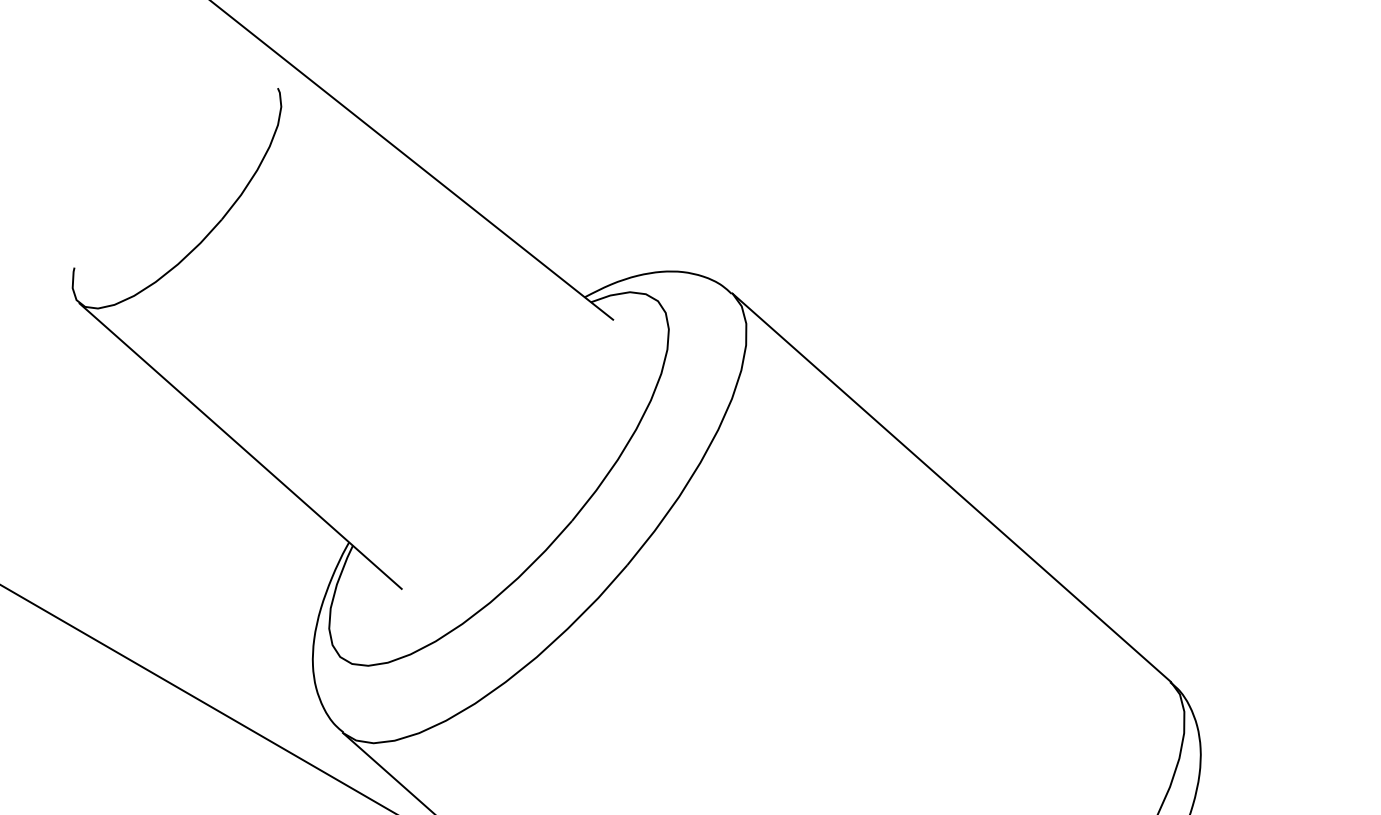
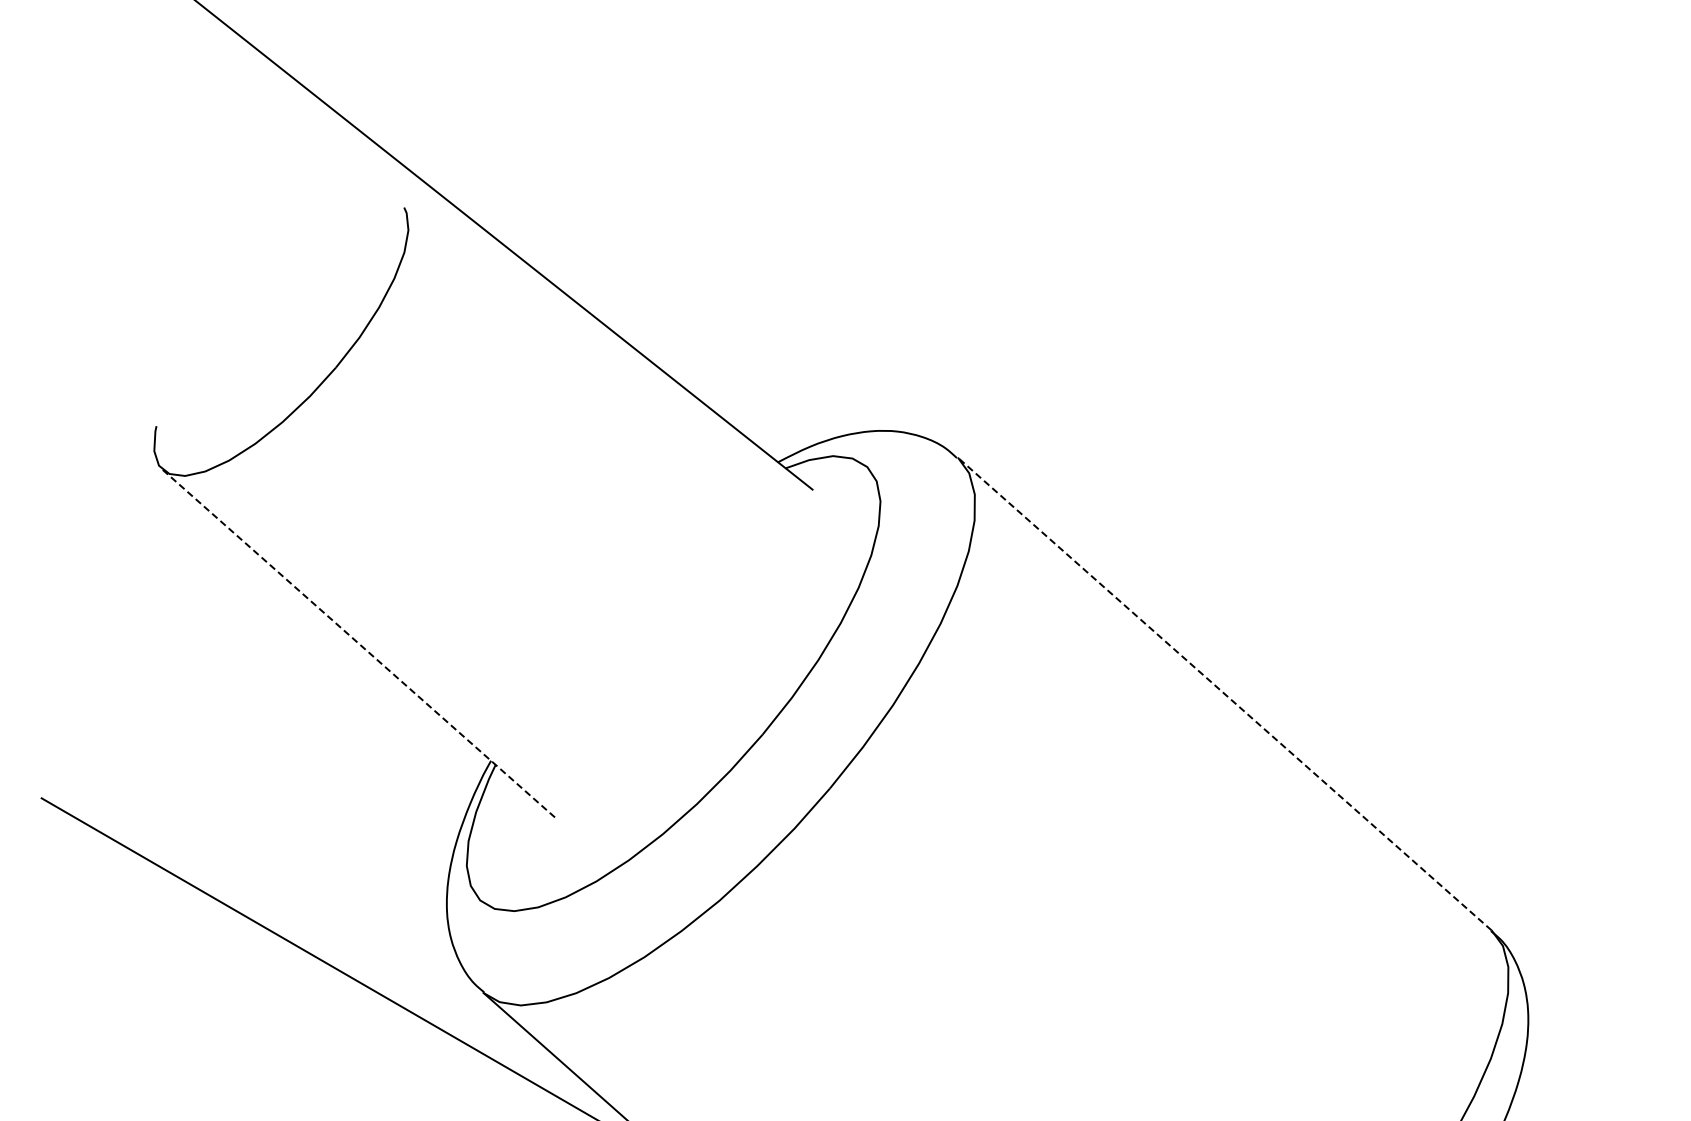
line: (241, 446) -> (359, 644), solid -> dashed
line: (951, 487) -> (1224, 693), solid -> dashed

